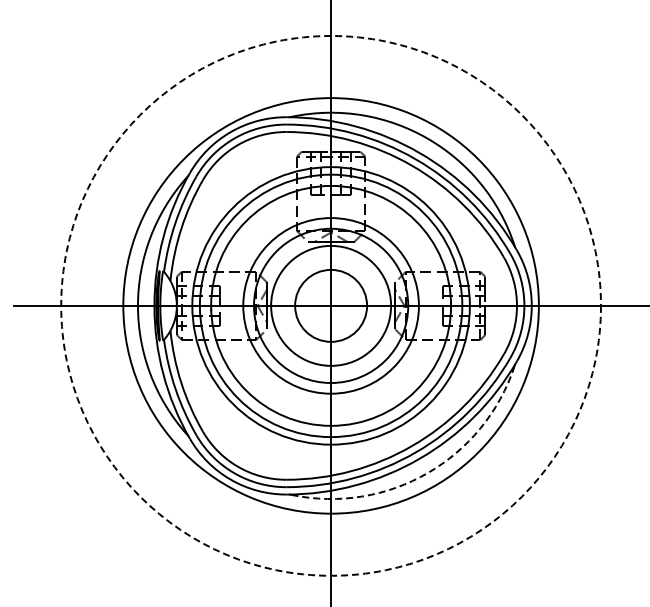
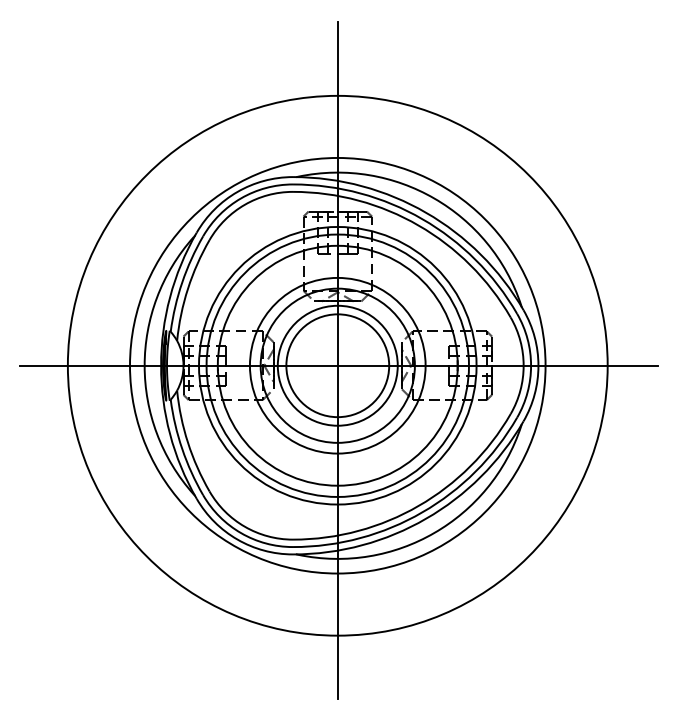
circle: (330, 305) -> (337, 365), dashed -> solid
circle: (330, 305) -> (337, 365), size x1.43
arc: (427, 473) -> (434, 533), dashed -> solid

